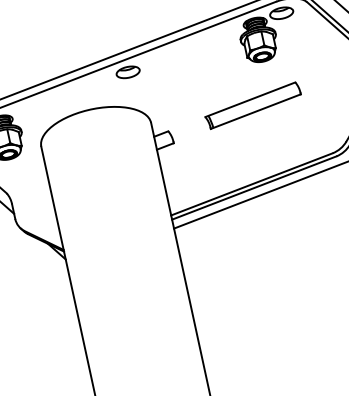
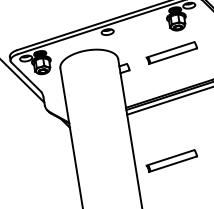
part: (263, 311) -> (171, 160), added

